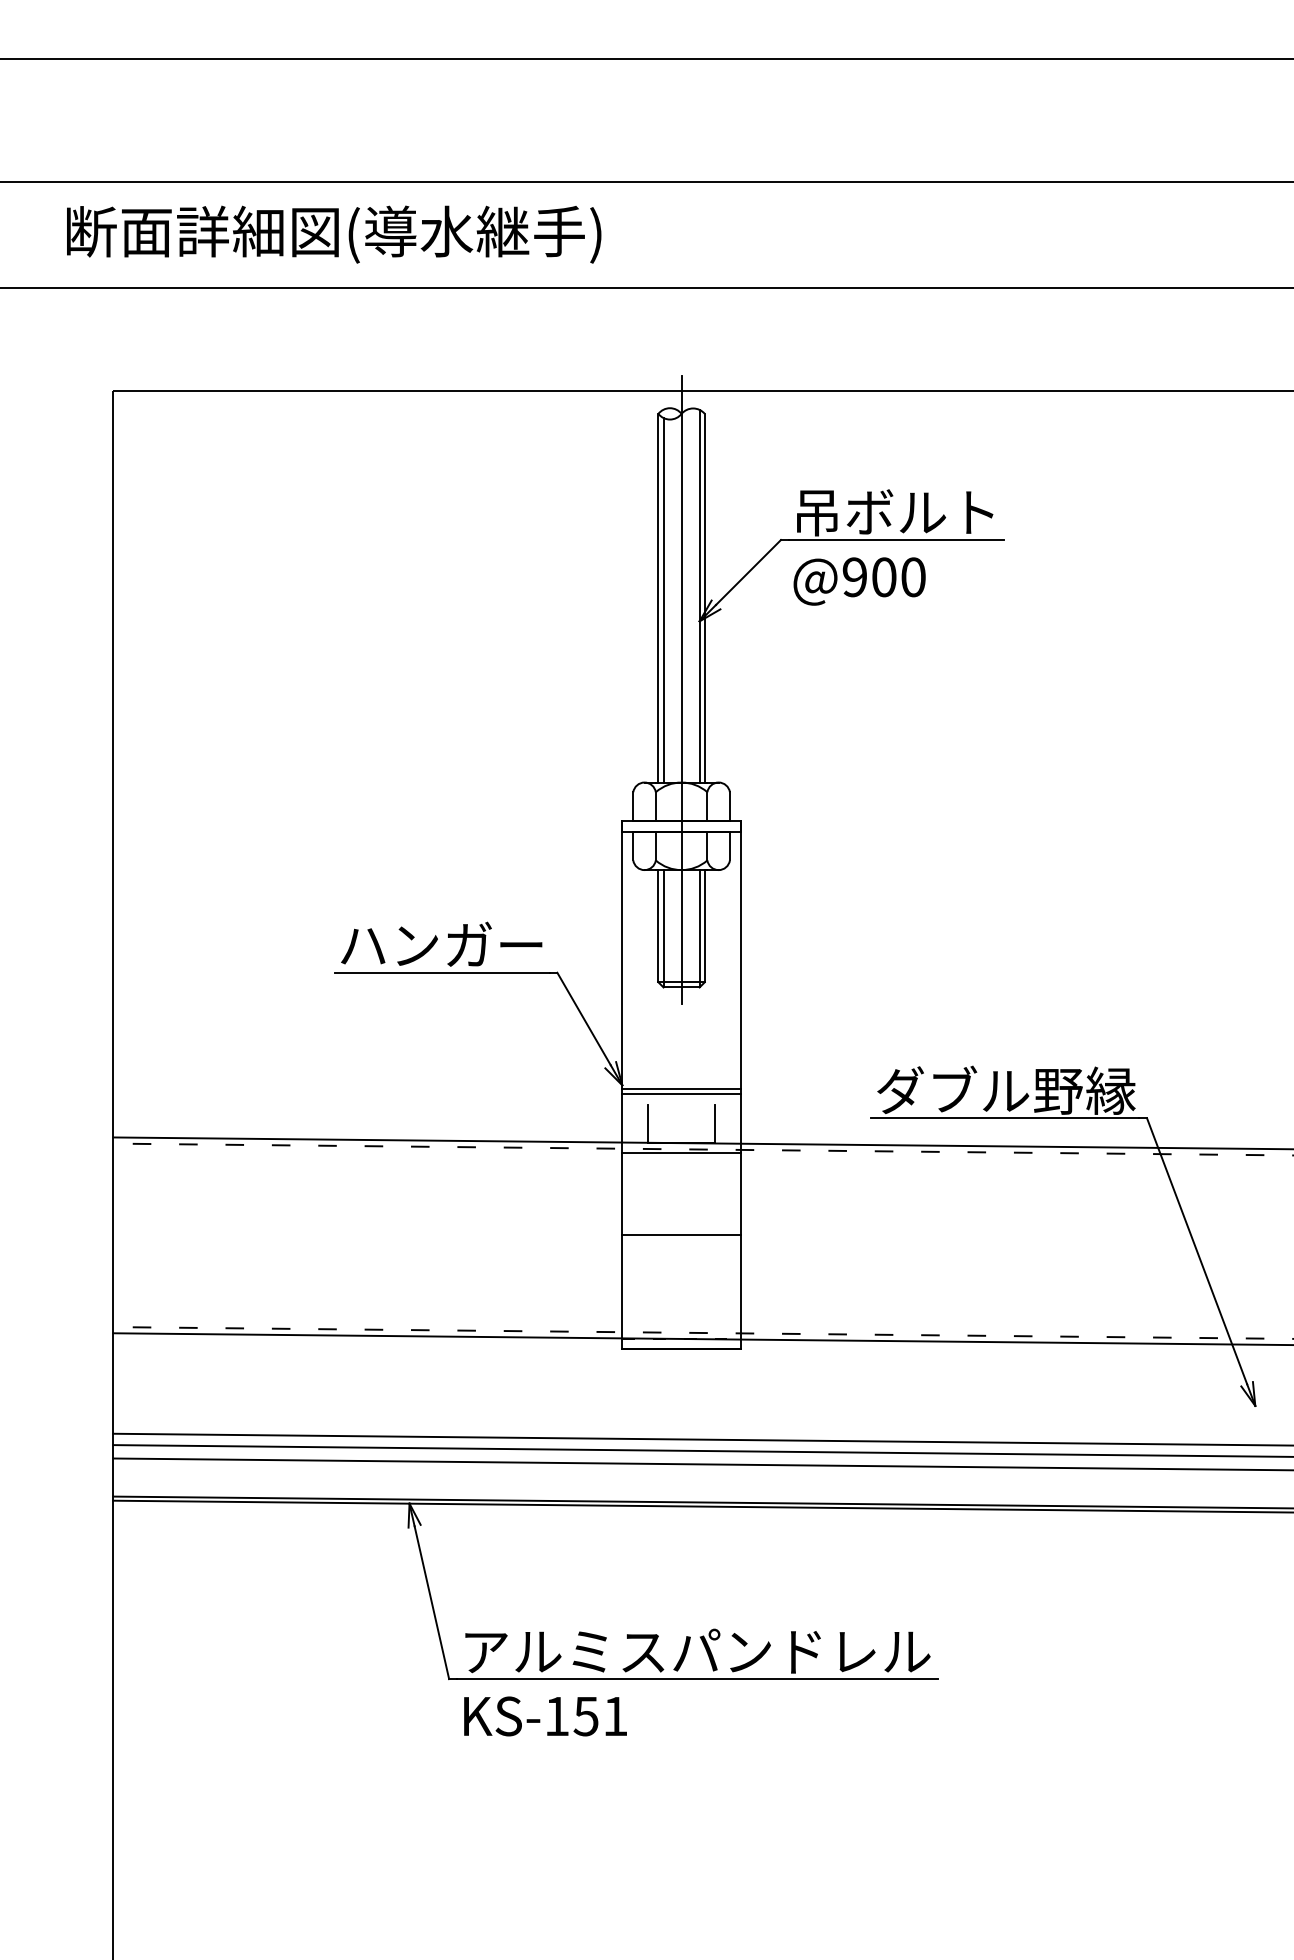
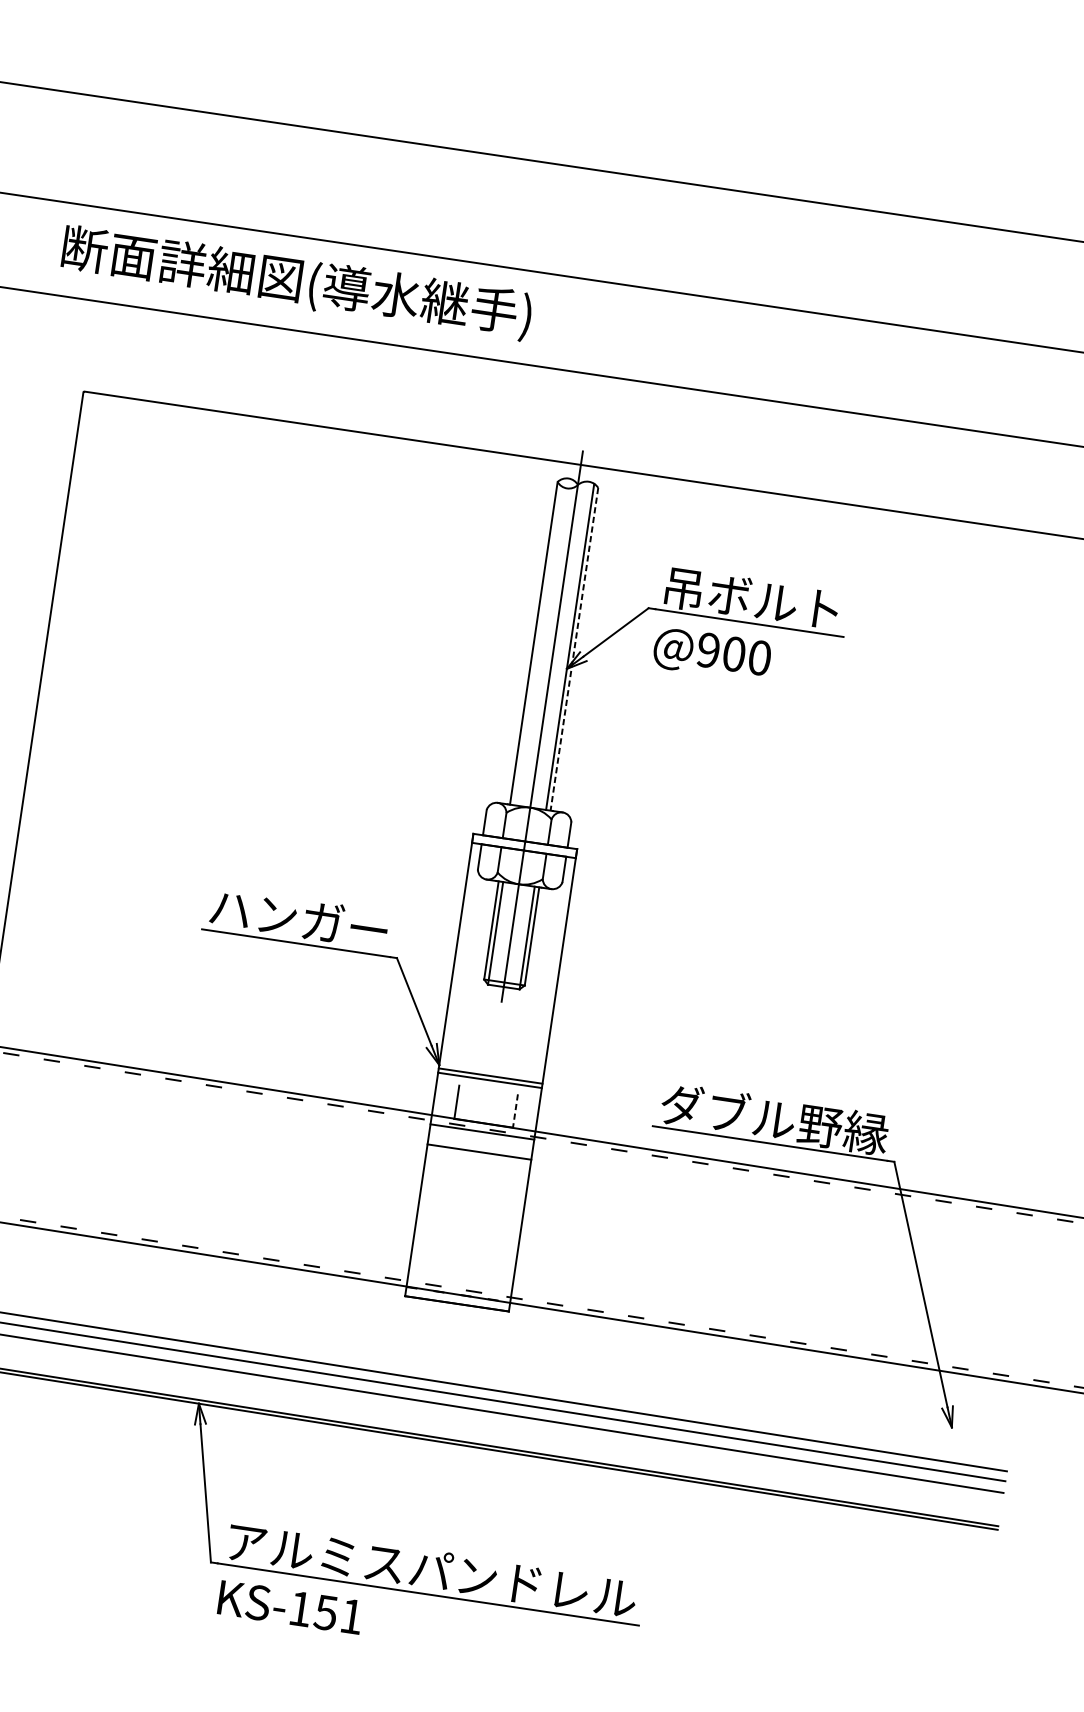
line: (704, 598) -> (574, 649), solid -> dashed
line: (663, 600) -> (537, 645), removed
line: (715, 1124) -> (515, 1111), solid -> dashed
line: (681, 1235) -> (479, 1152), moved

